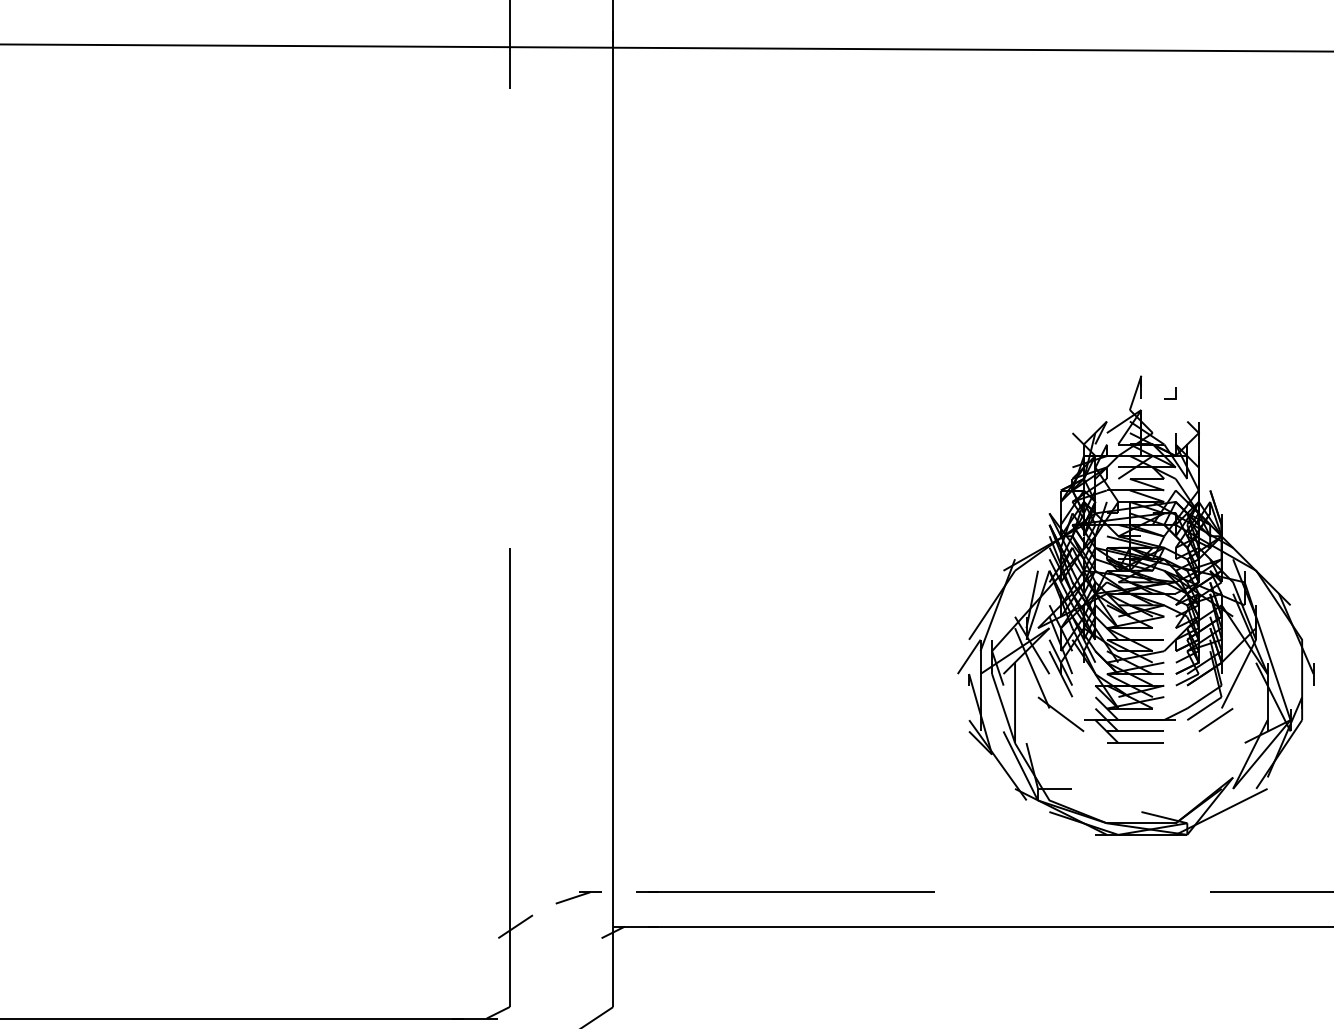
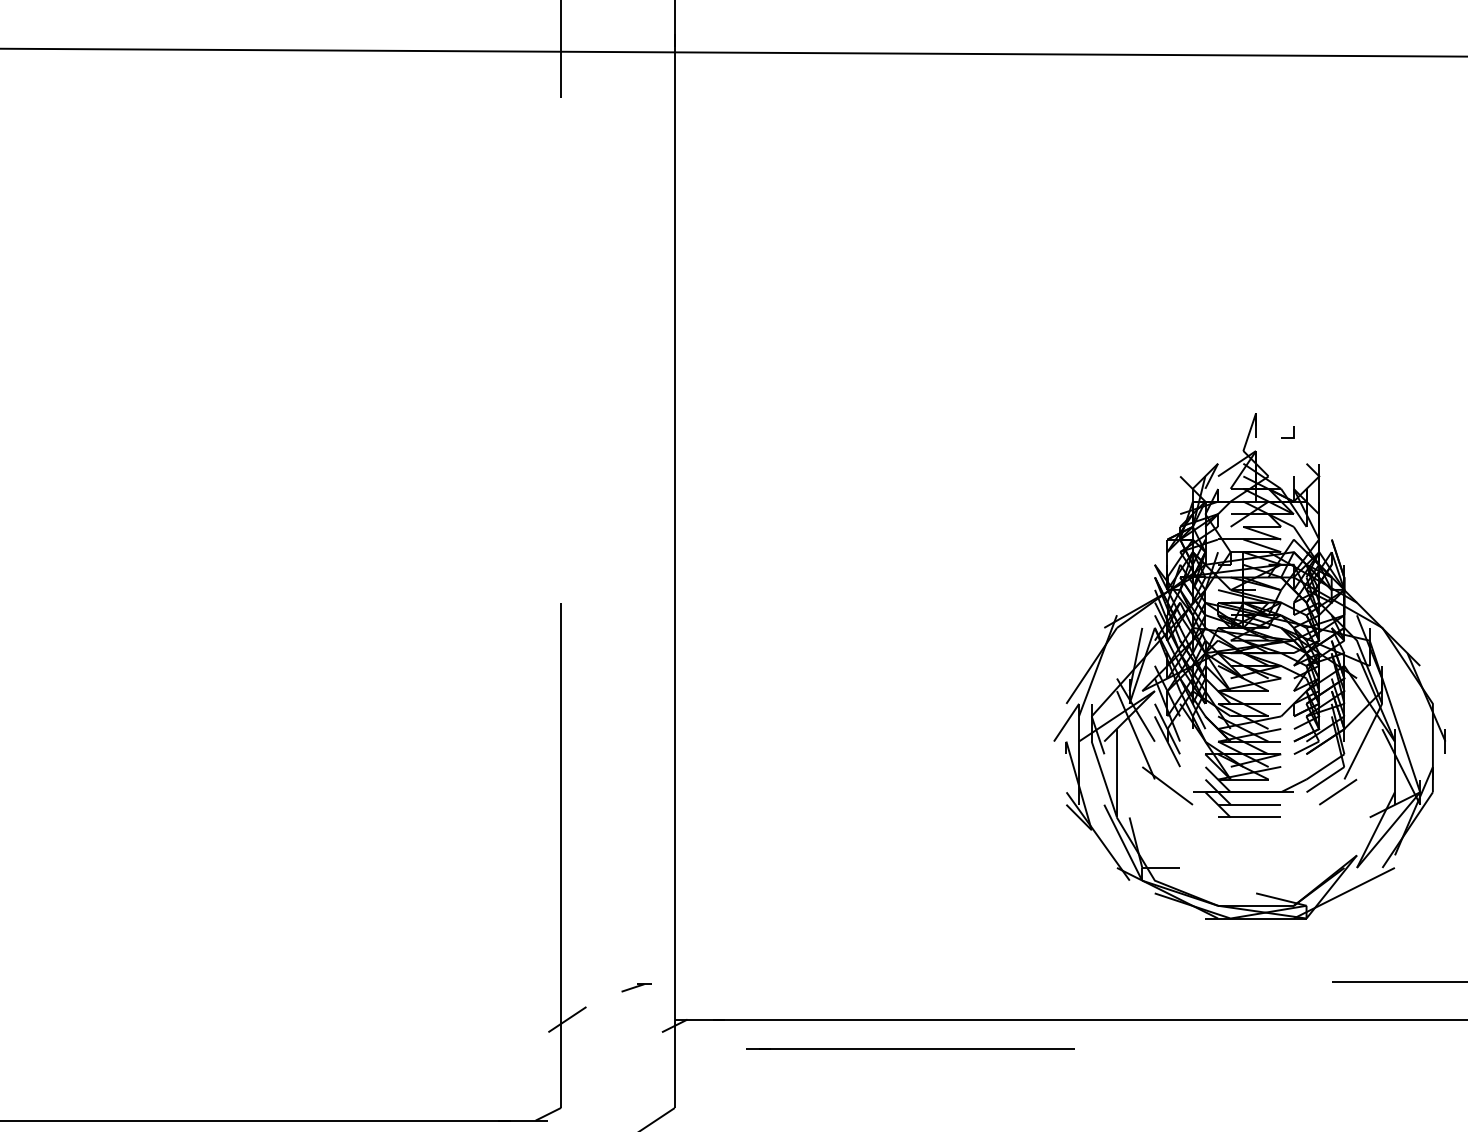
line: (785, 891) -> (910, 1047), moved
part: (578, 897) -> (636, 987), size x0.6

